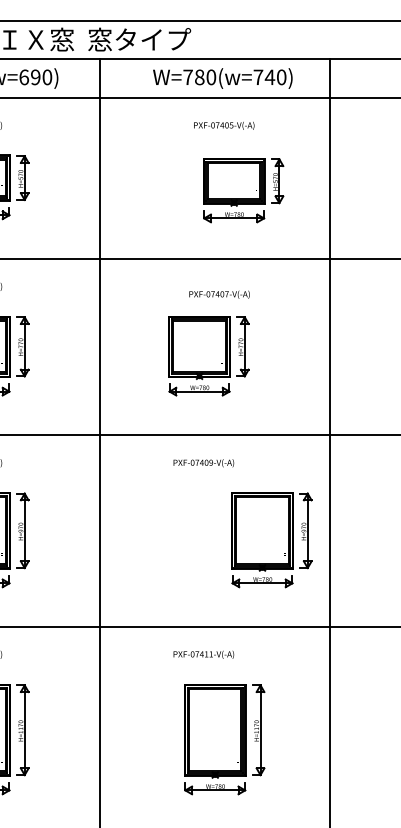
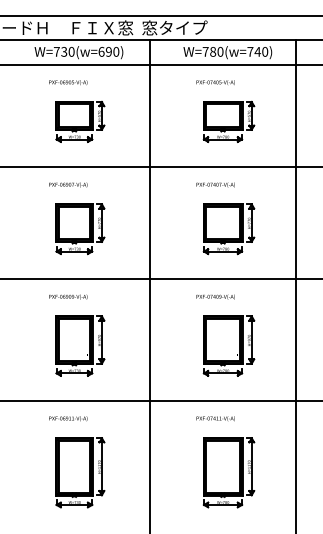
text: (223, 125) -> (215, 82), moved
part: (242, 190) -> (228, 121), moved
text: (219, 293) -> (215, 184), moved
part: (208, 356) -> (228, 229), moved
part: (271, 539) -> (228, 345), moved

